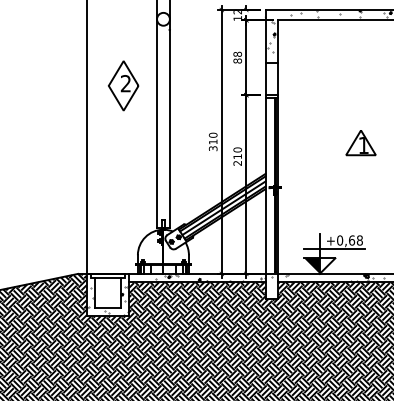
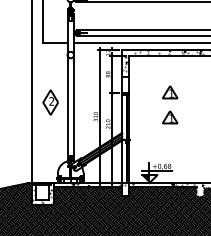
part: (123, 85) -> (50, 102), moved
part: (361, 93) -> (170, 92), added

